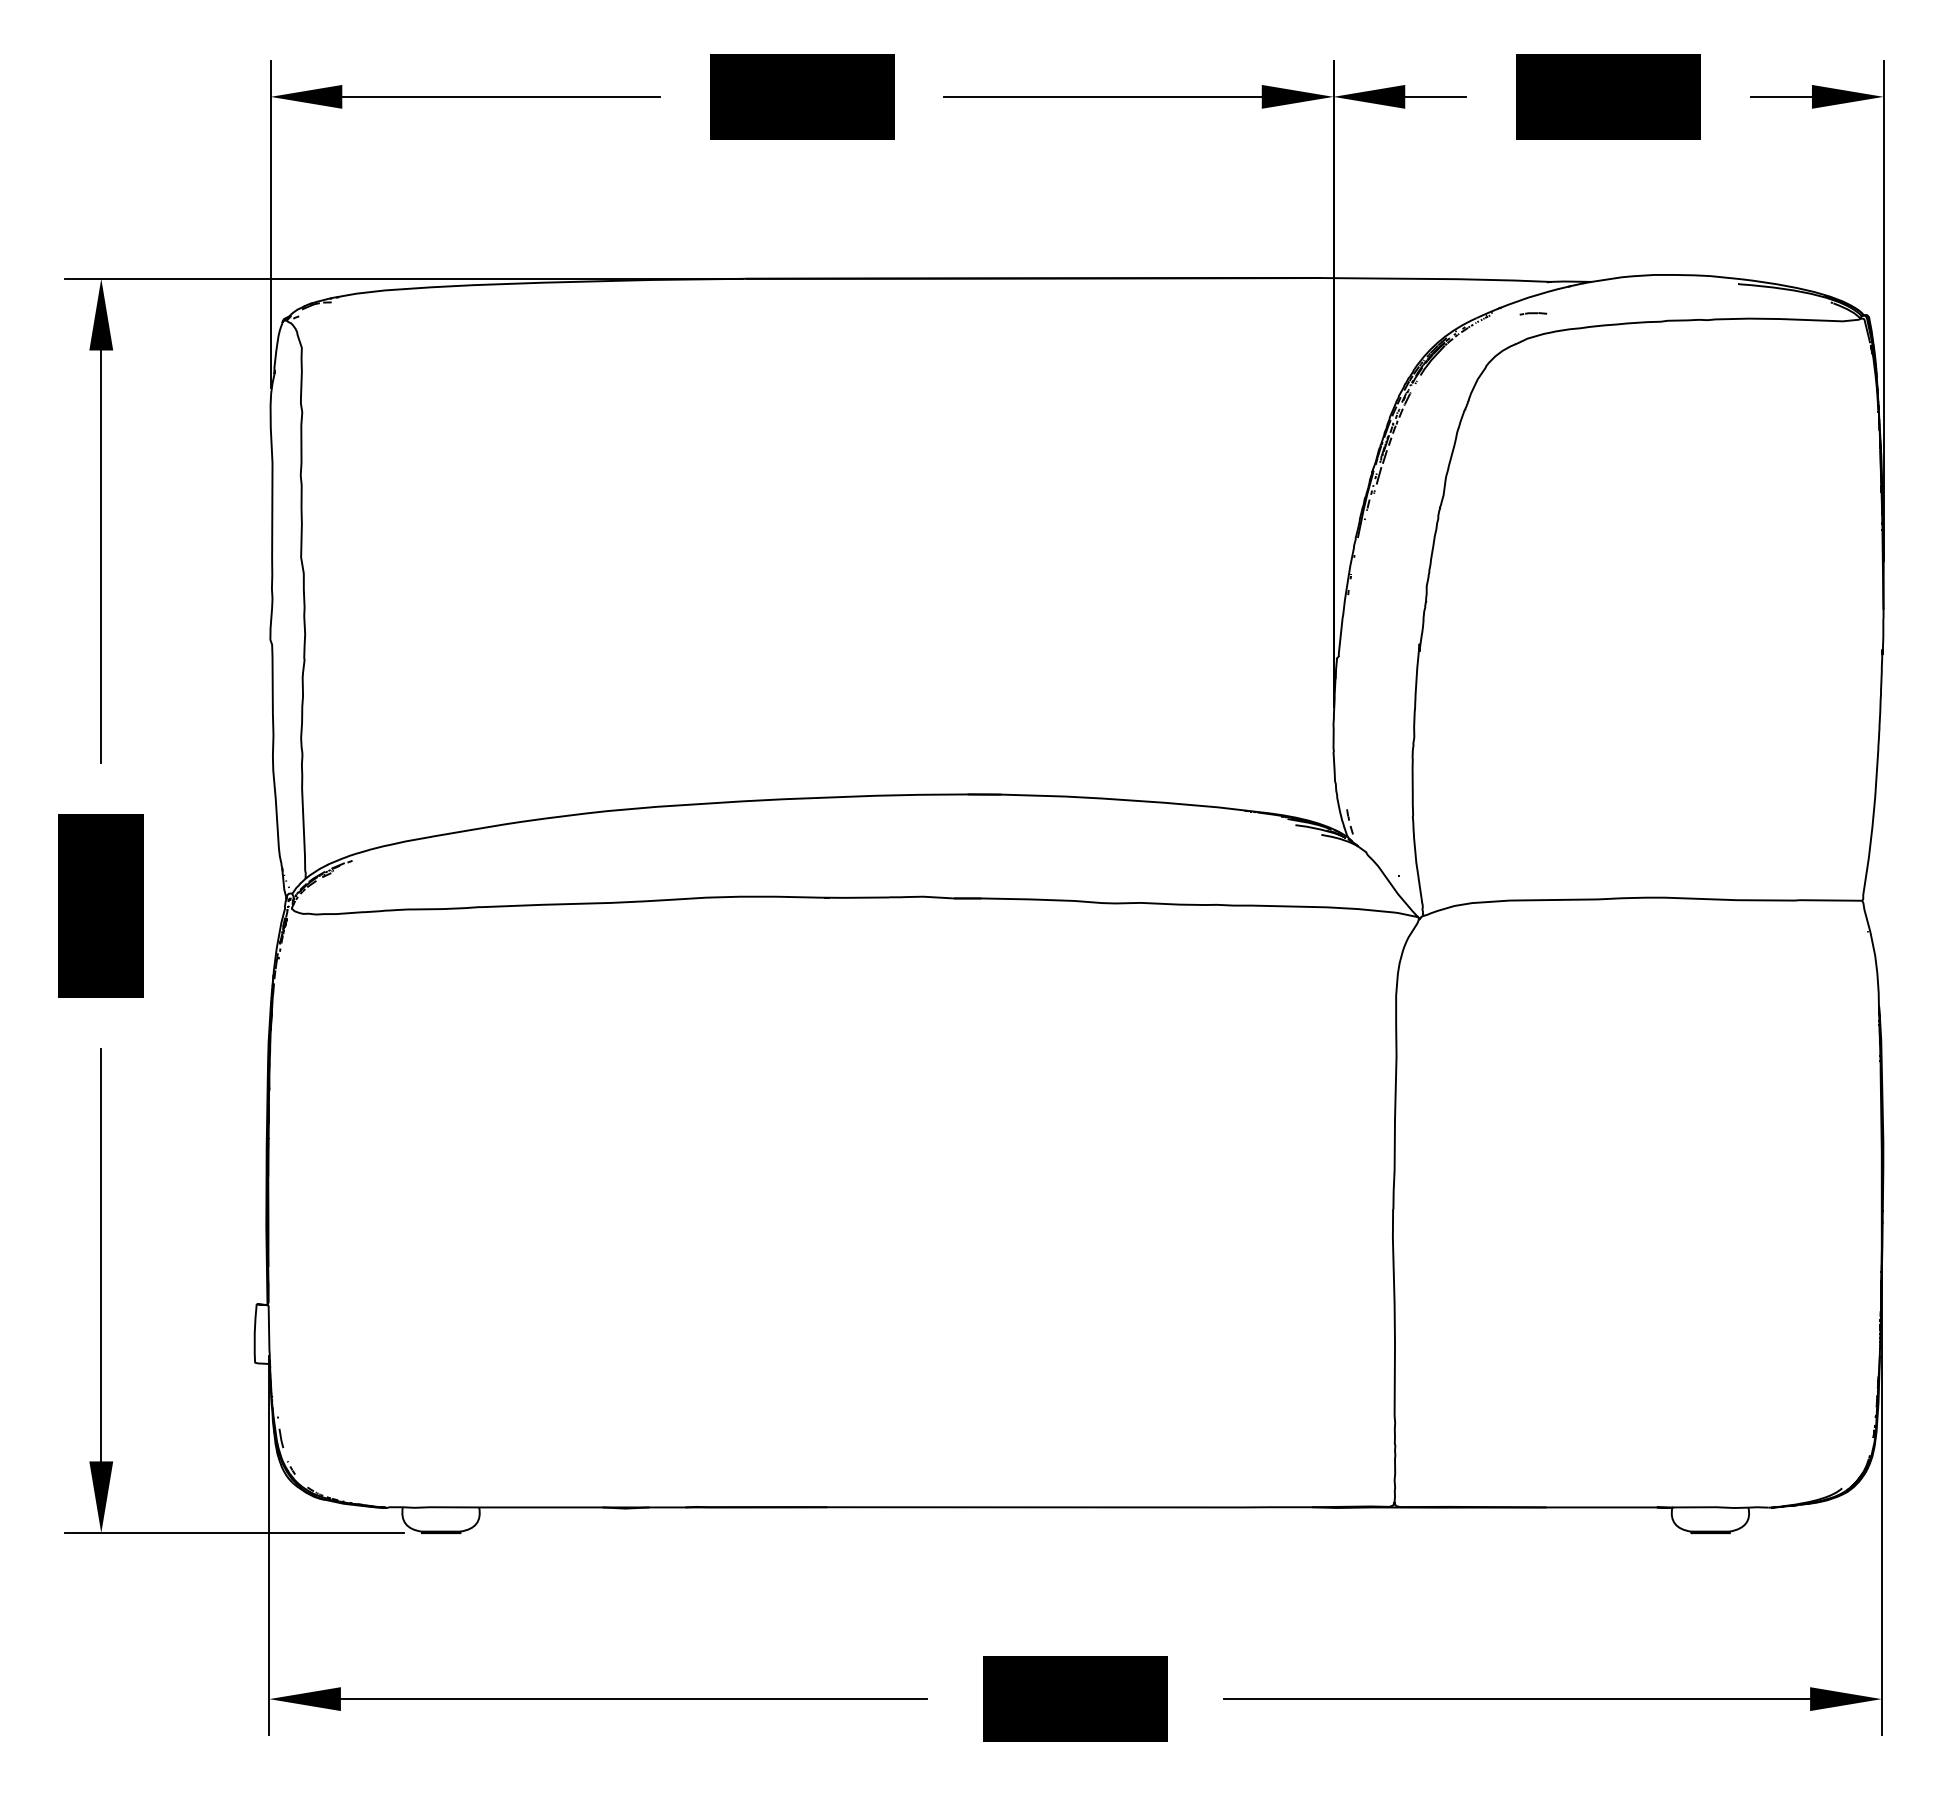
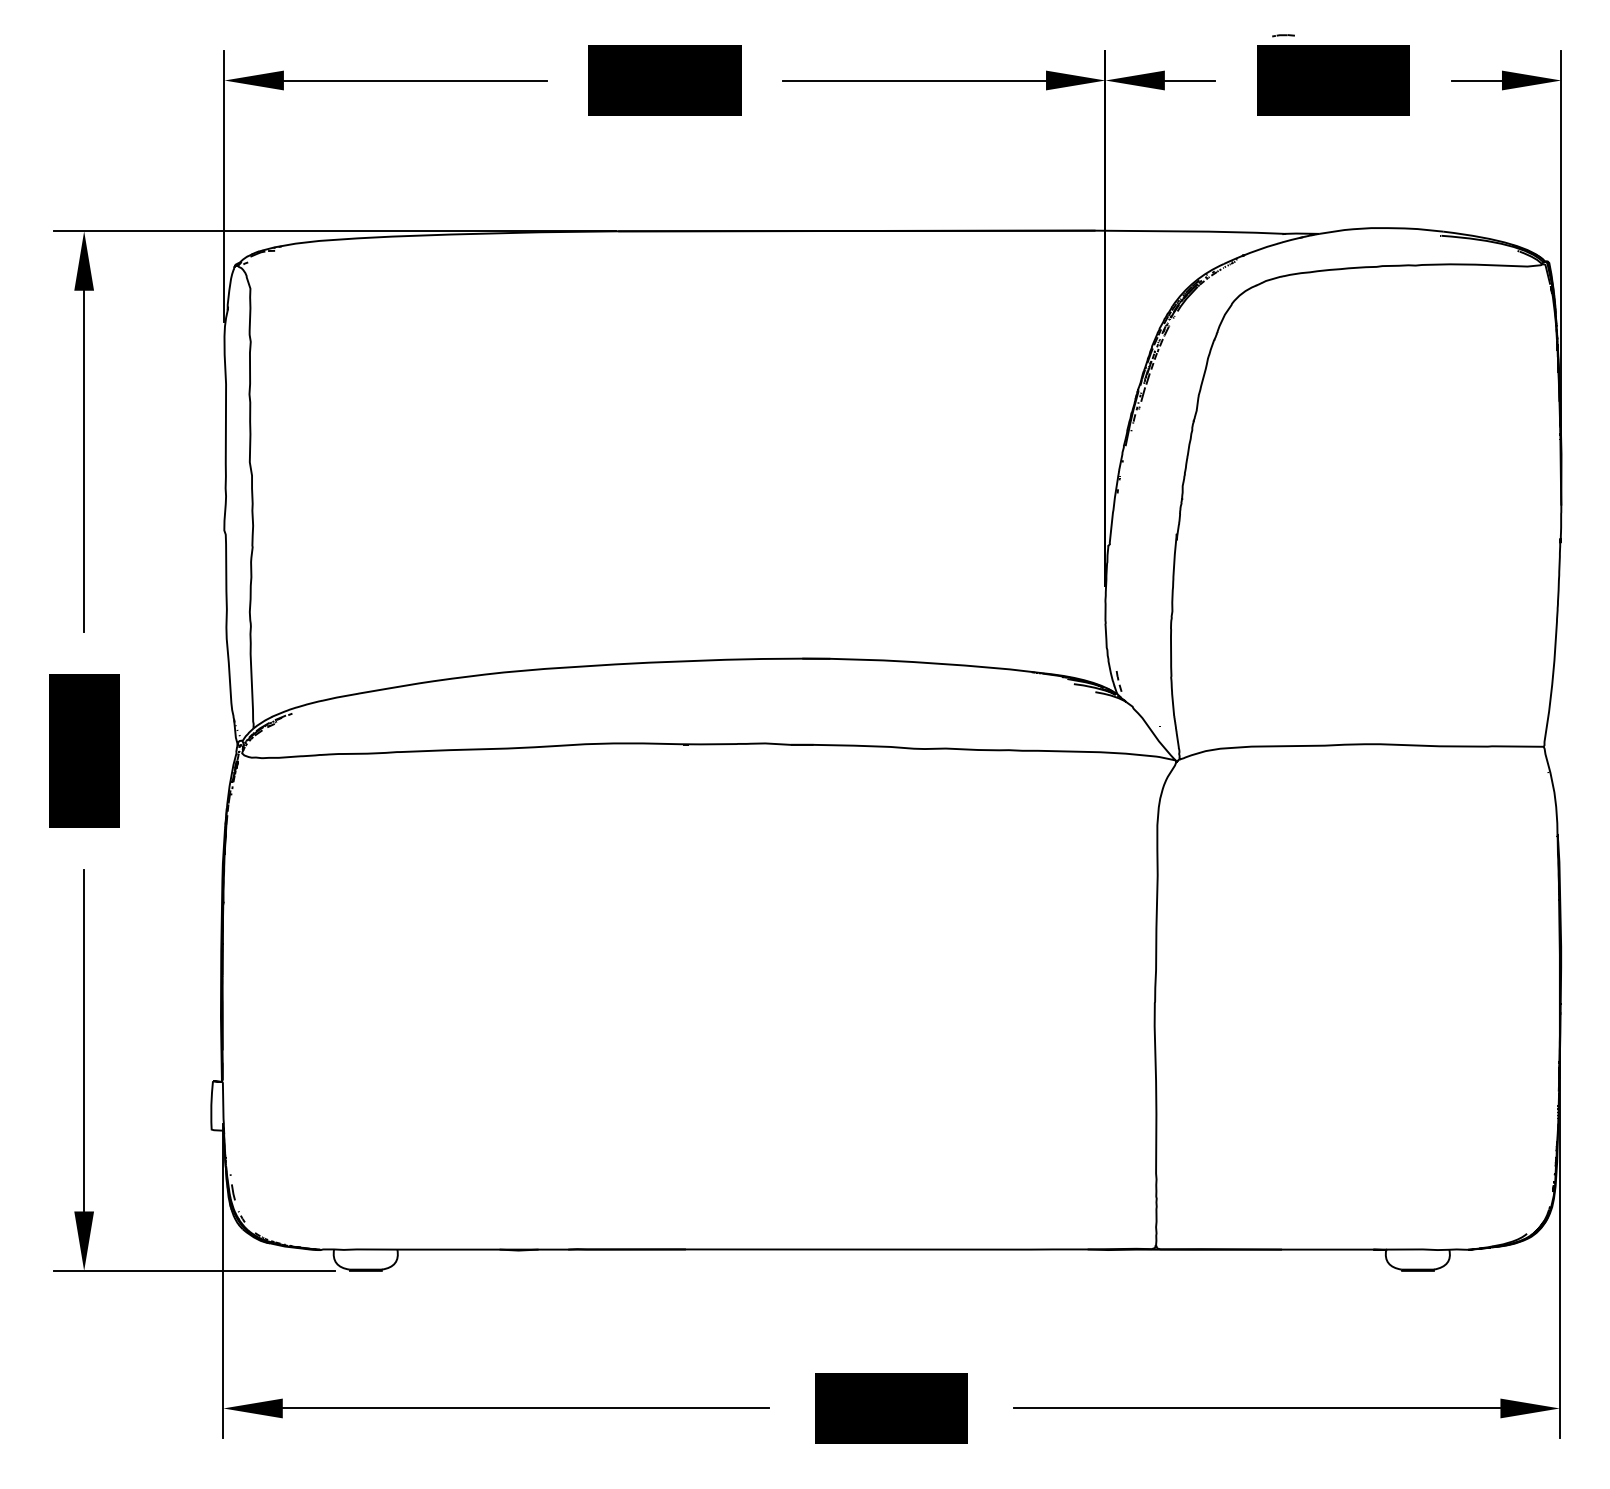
line: (1533, 313) -> (1283, 35), moved

